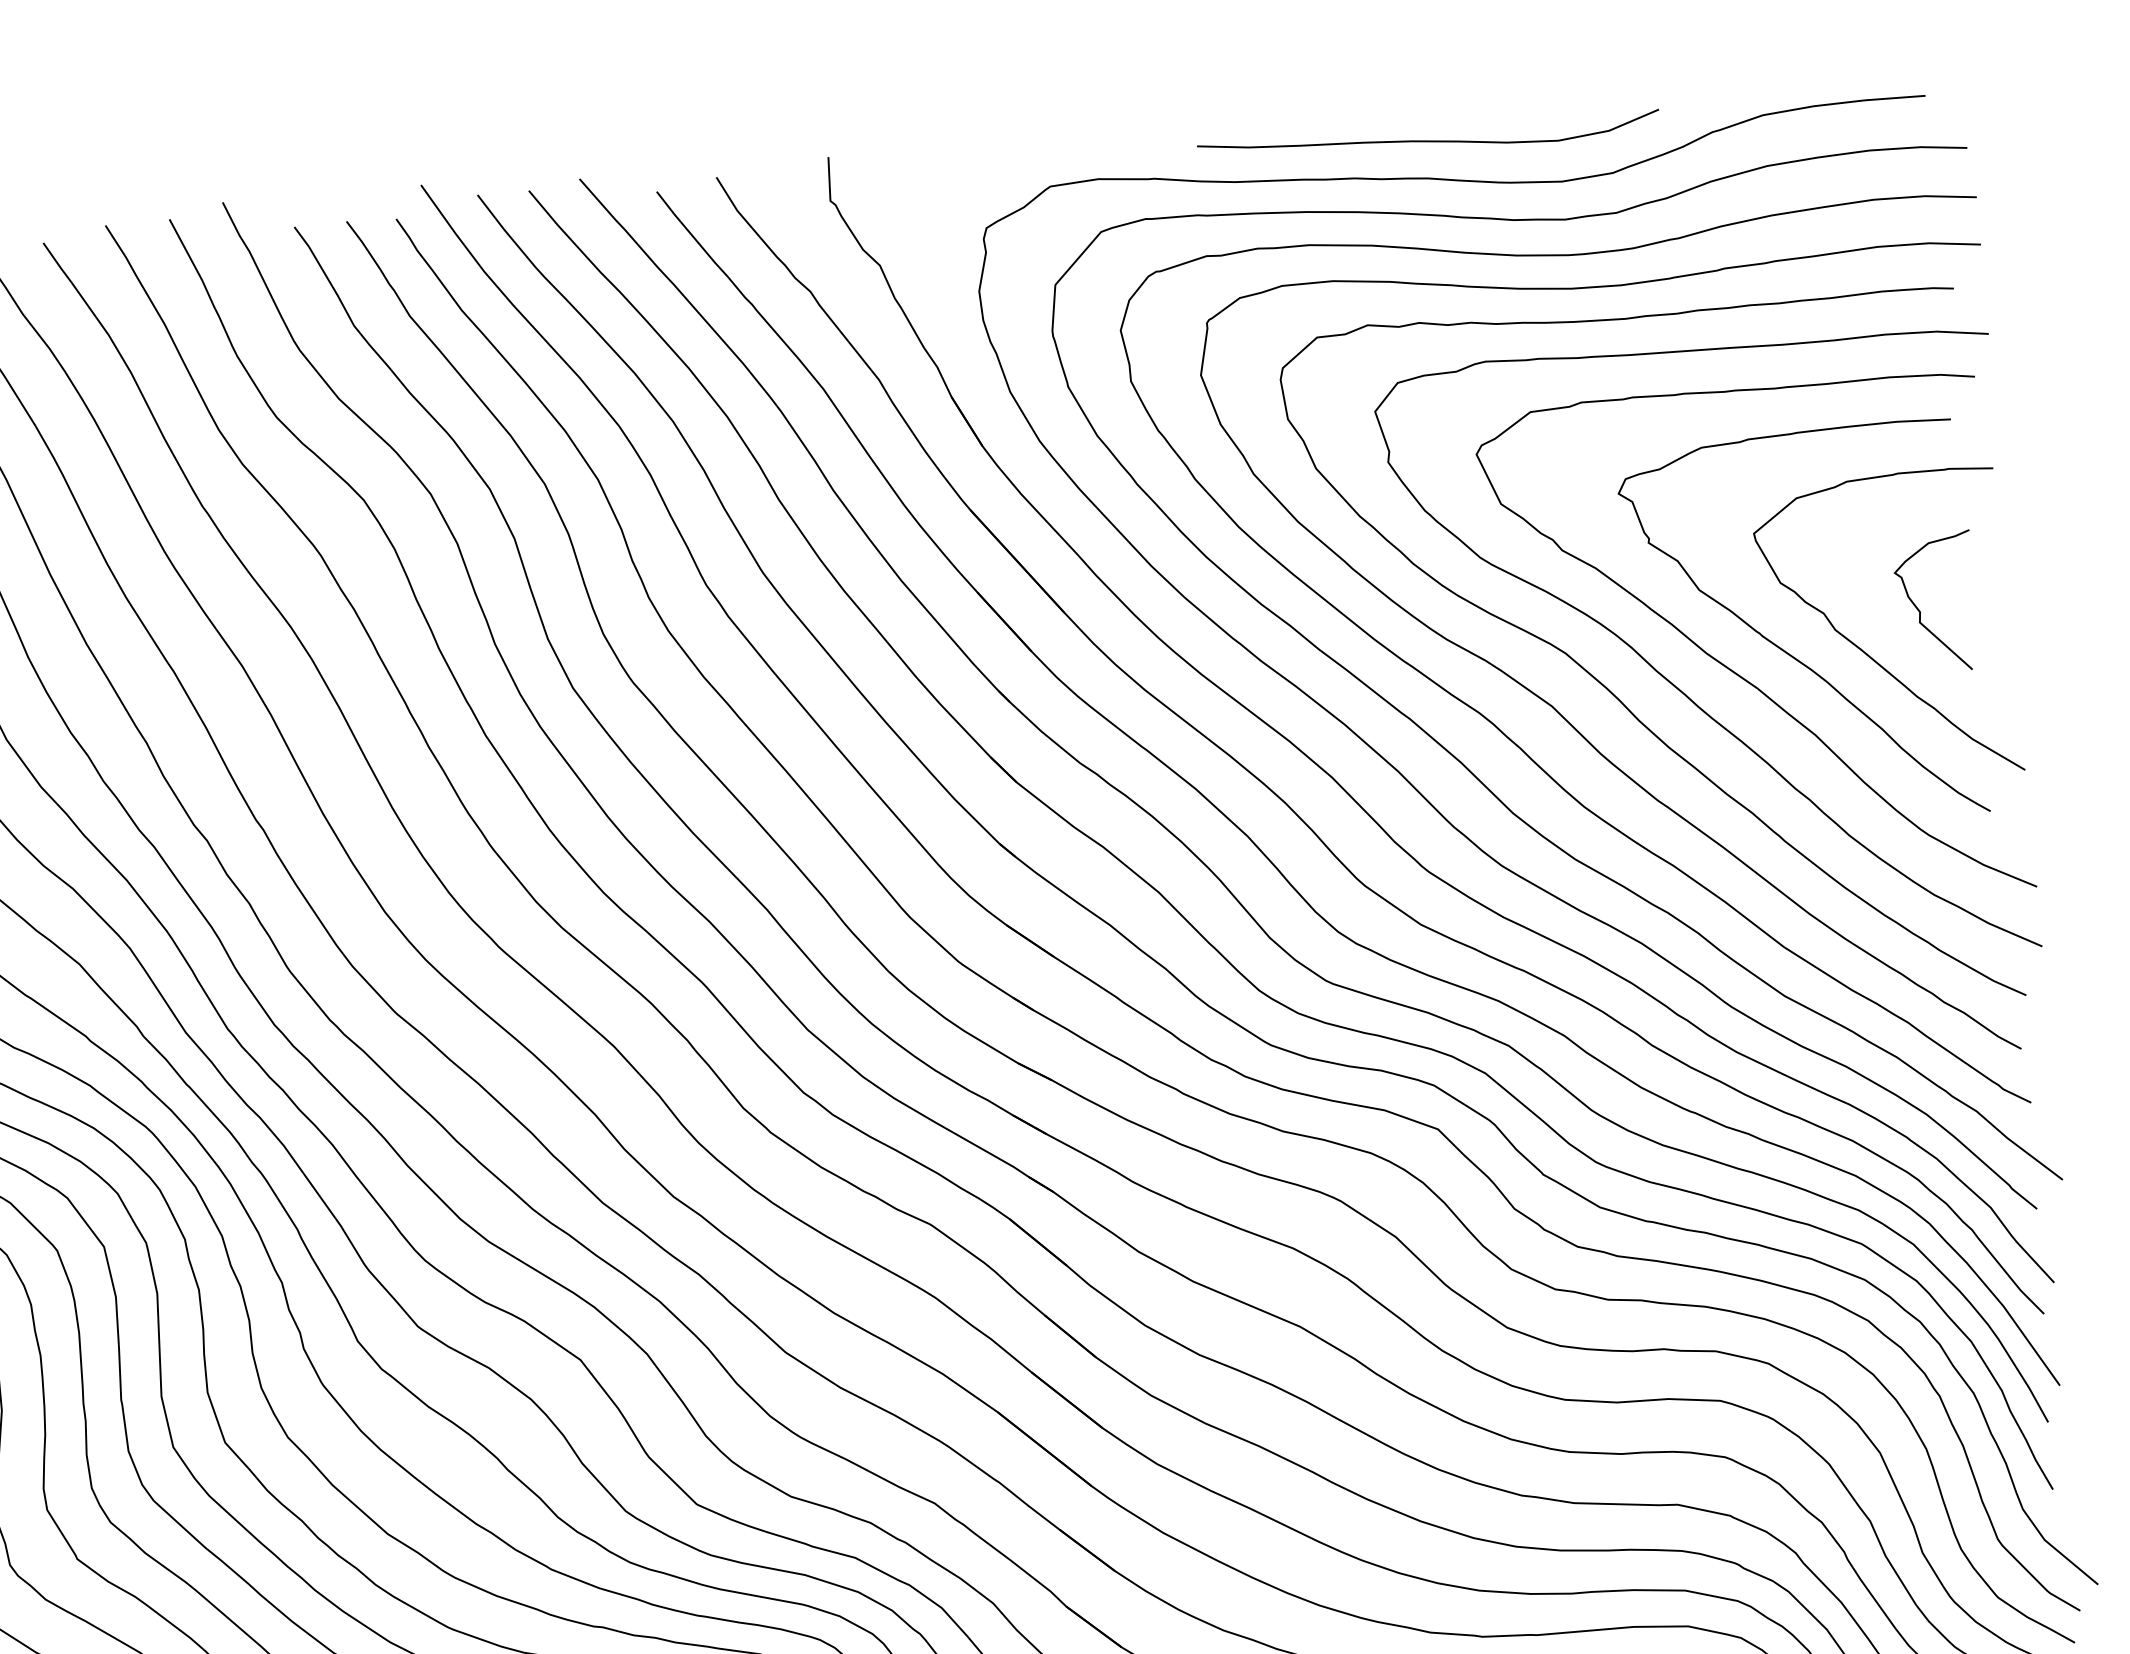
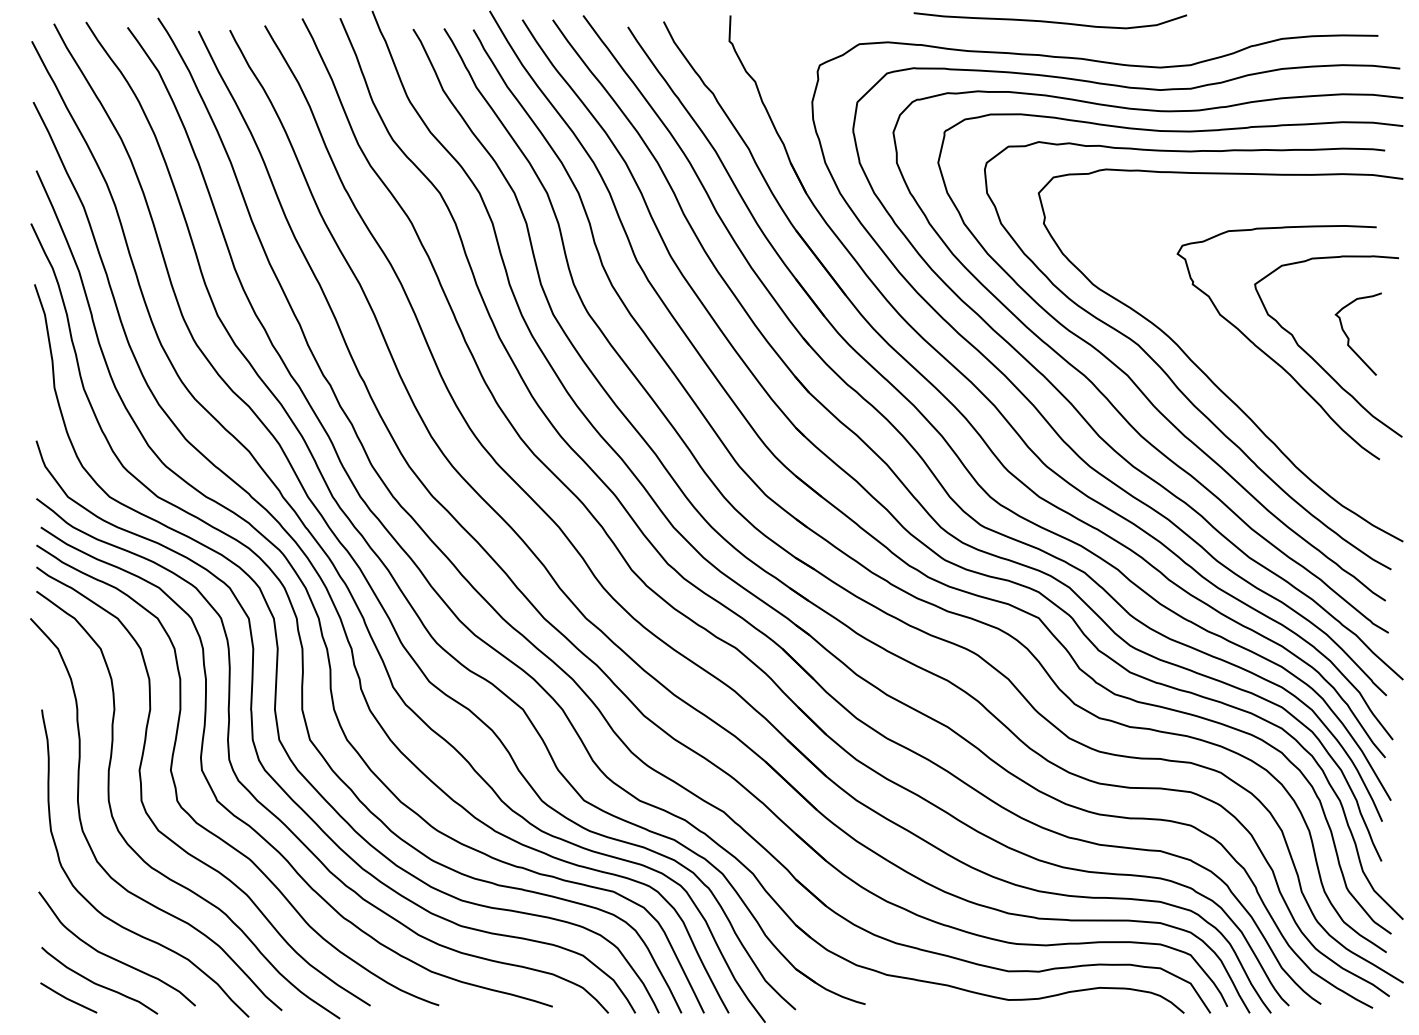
curve: (1429, 140) -> (1050, 21), moved
curve: (1734, 670) -> (1236, 363), removed

